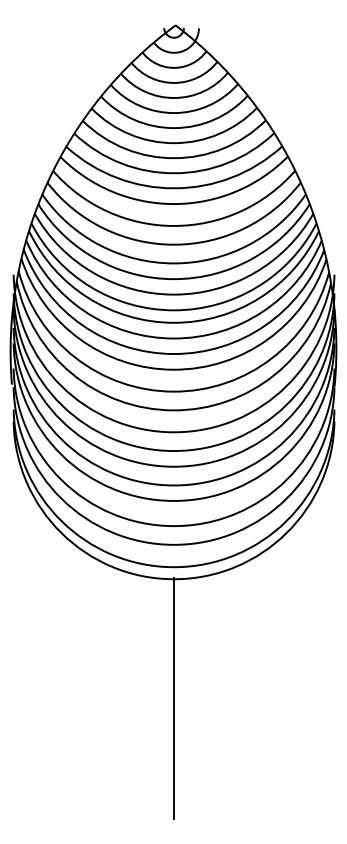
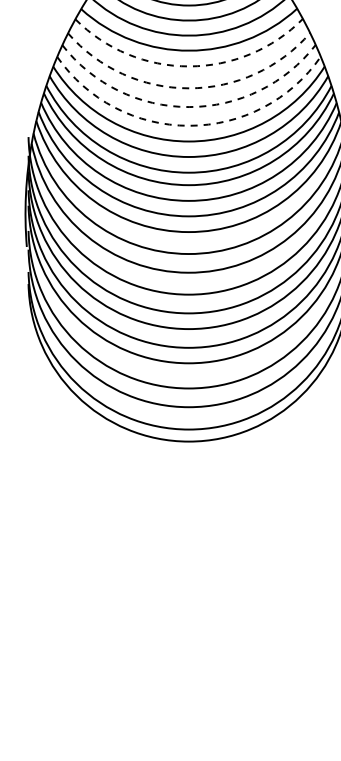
arc: (174, 204) -> (189, 66), solid -> dashed
arc: (174, 225) -> (189, 87), solid -> dashed
arc: (174, 244) -> (189, 106), solid -> dashed
arc: (174, 263) -> (189, 125), solid -> dashed
line: (174, 698) -> (189, 560), removed

